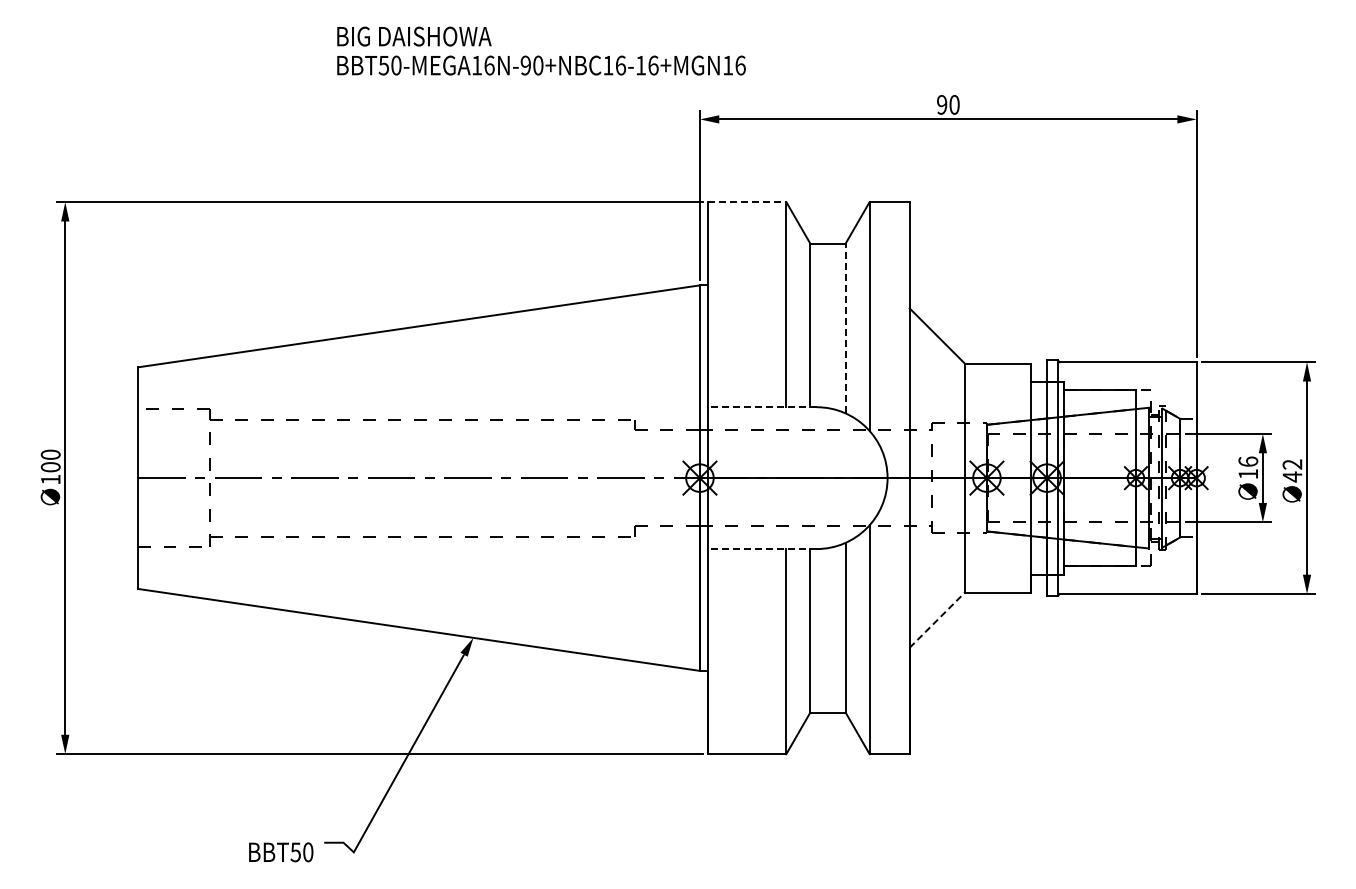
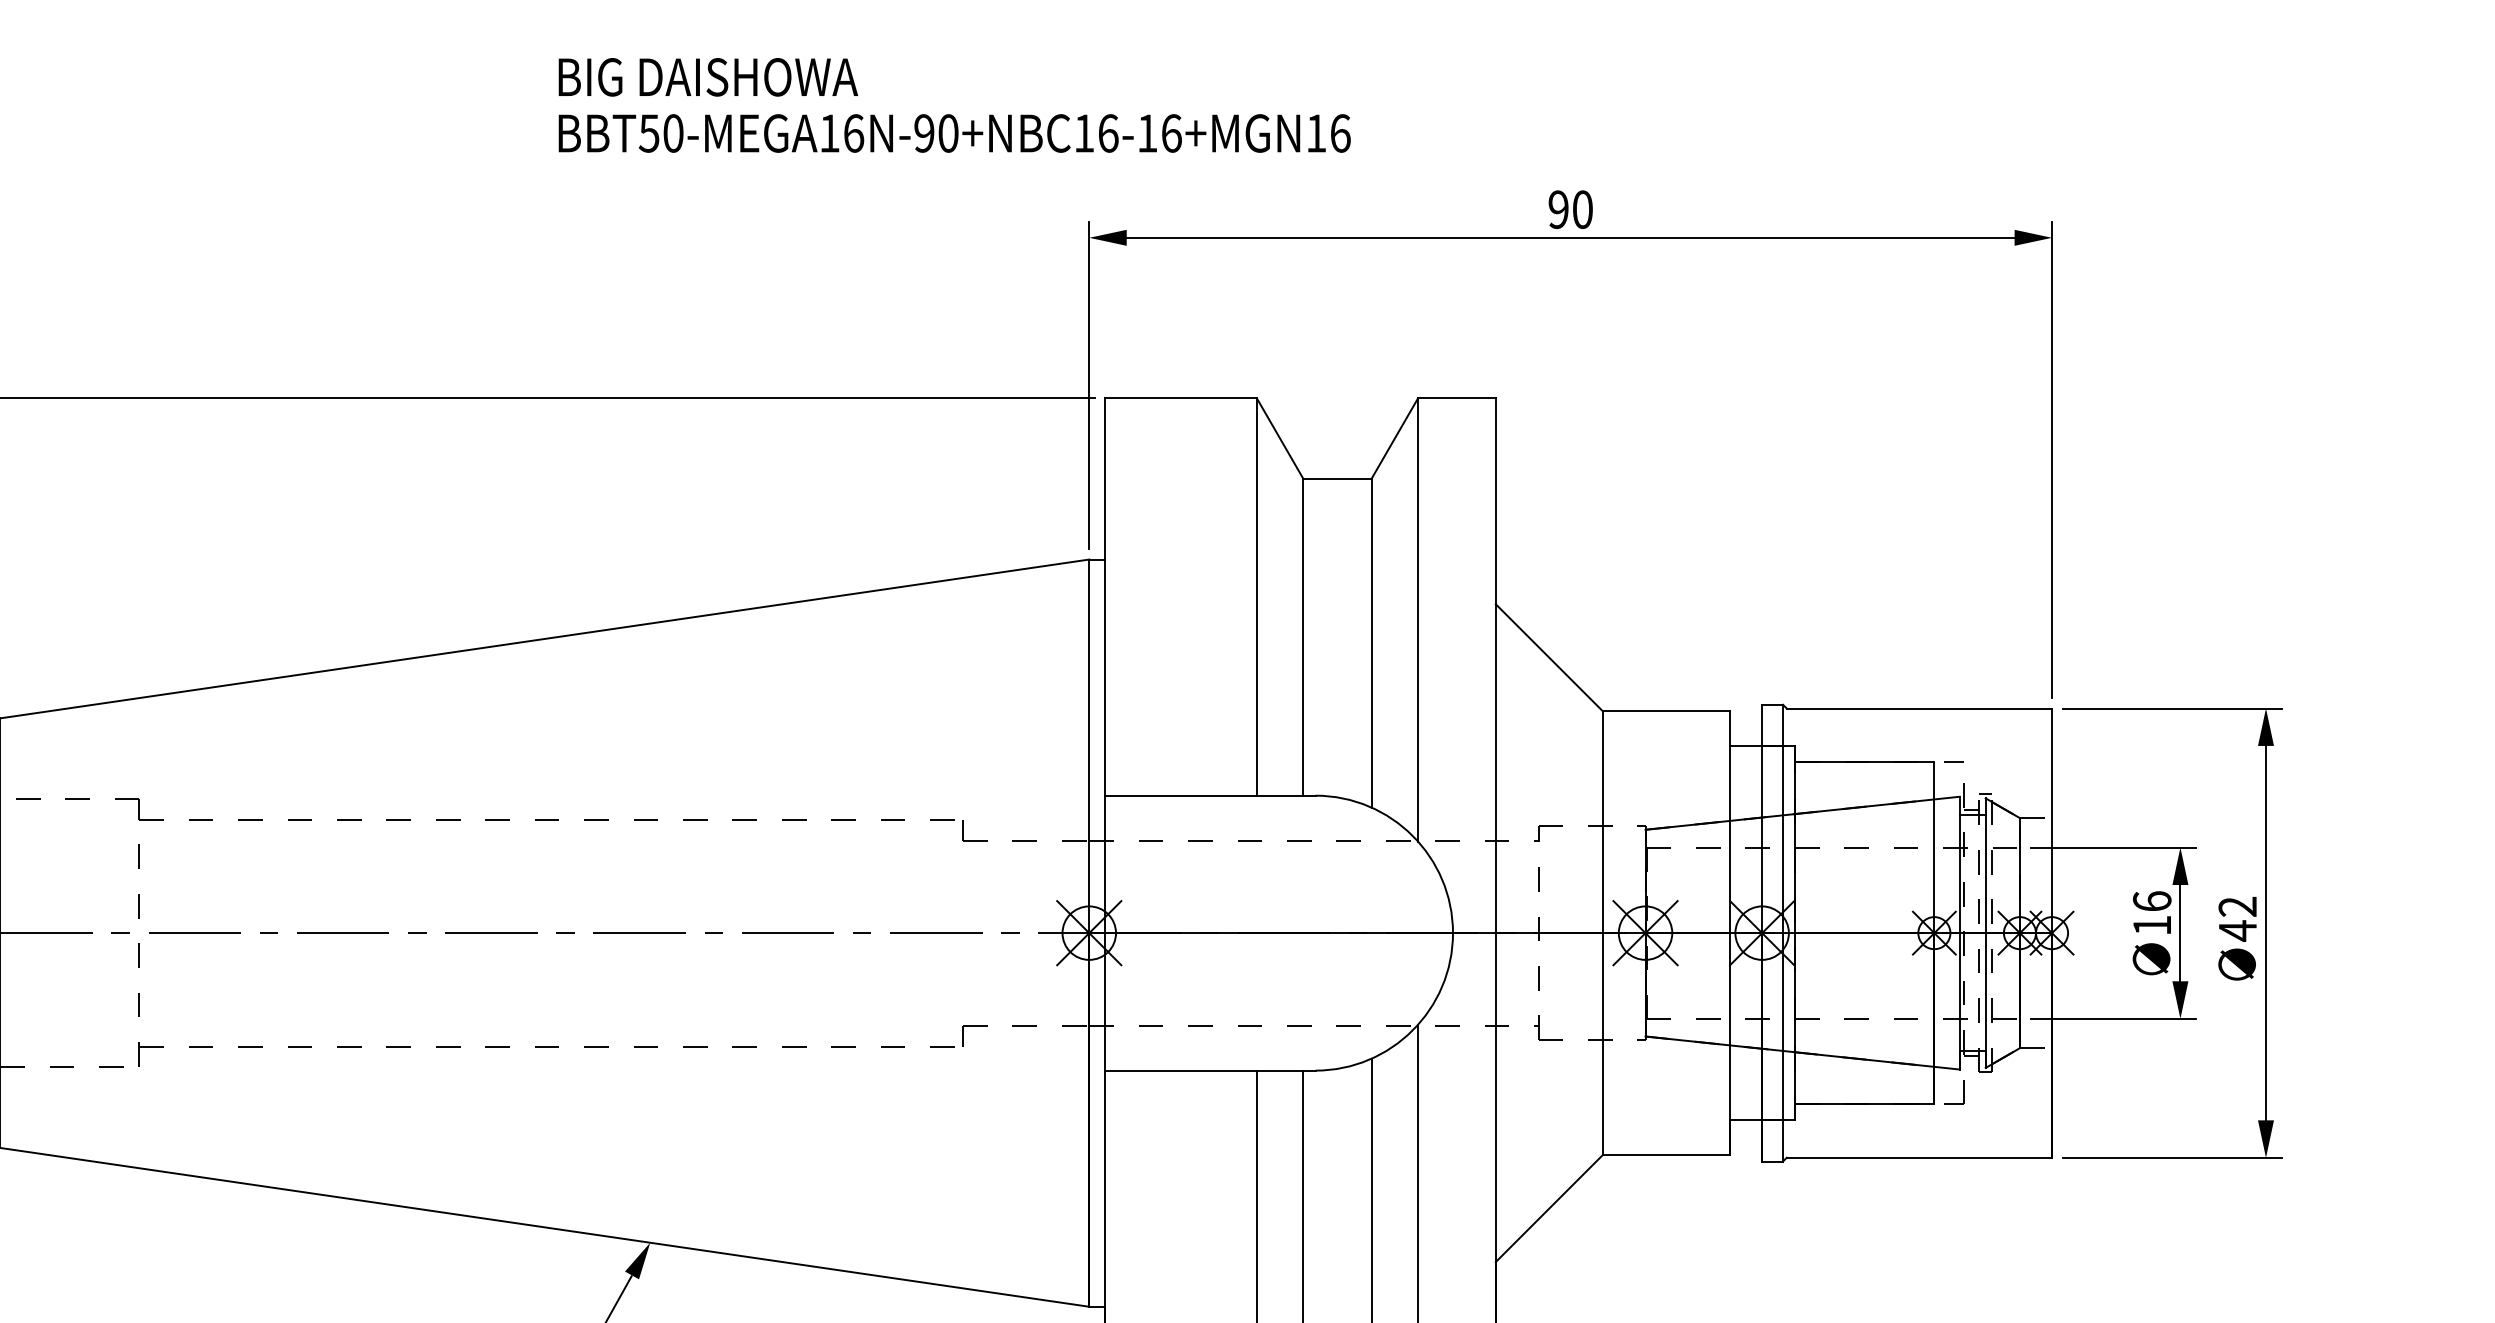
text: (541, 50) -> (954, 104), moved
line: (747, 202) -> (1181, 398), dashed -> solid
line: (845, 328) -> (1371, 643), dashed -> solid
line: (761, 407) -> (1208, 796), dashed -> solid
line: (761, 549) -> (1208, 1071), dashed -> solid
line: (937, 619) -> (1549, 1207), dashed -> solid

